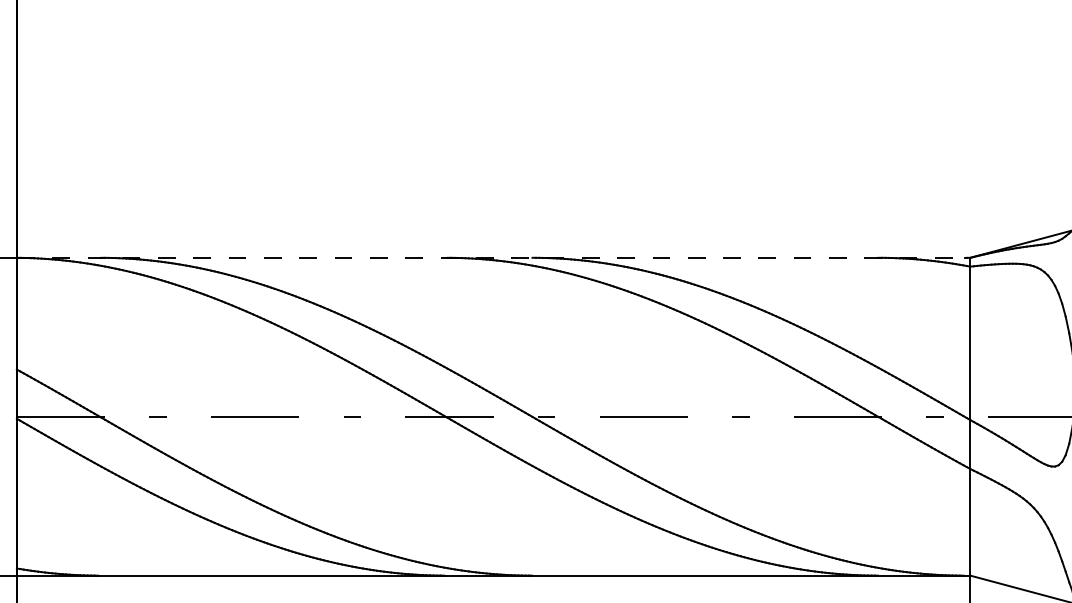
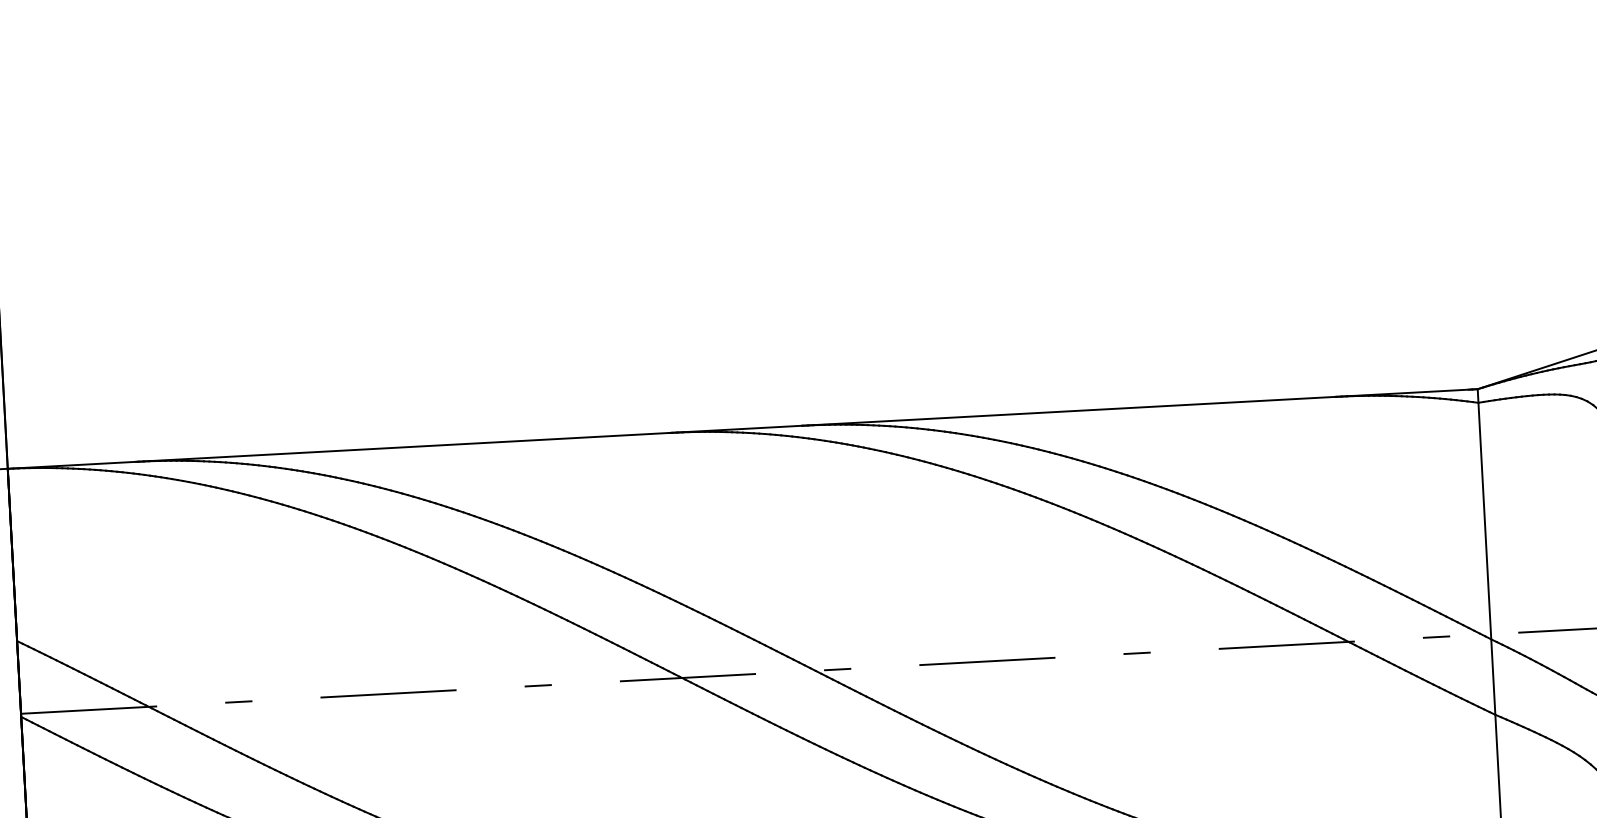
line: (493, 257) -> (742, 428), dashed -> solid

